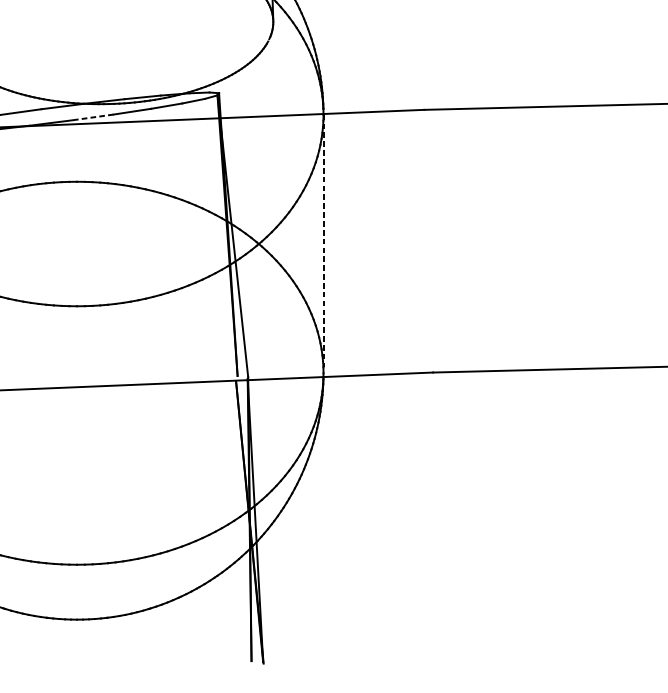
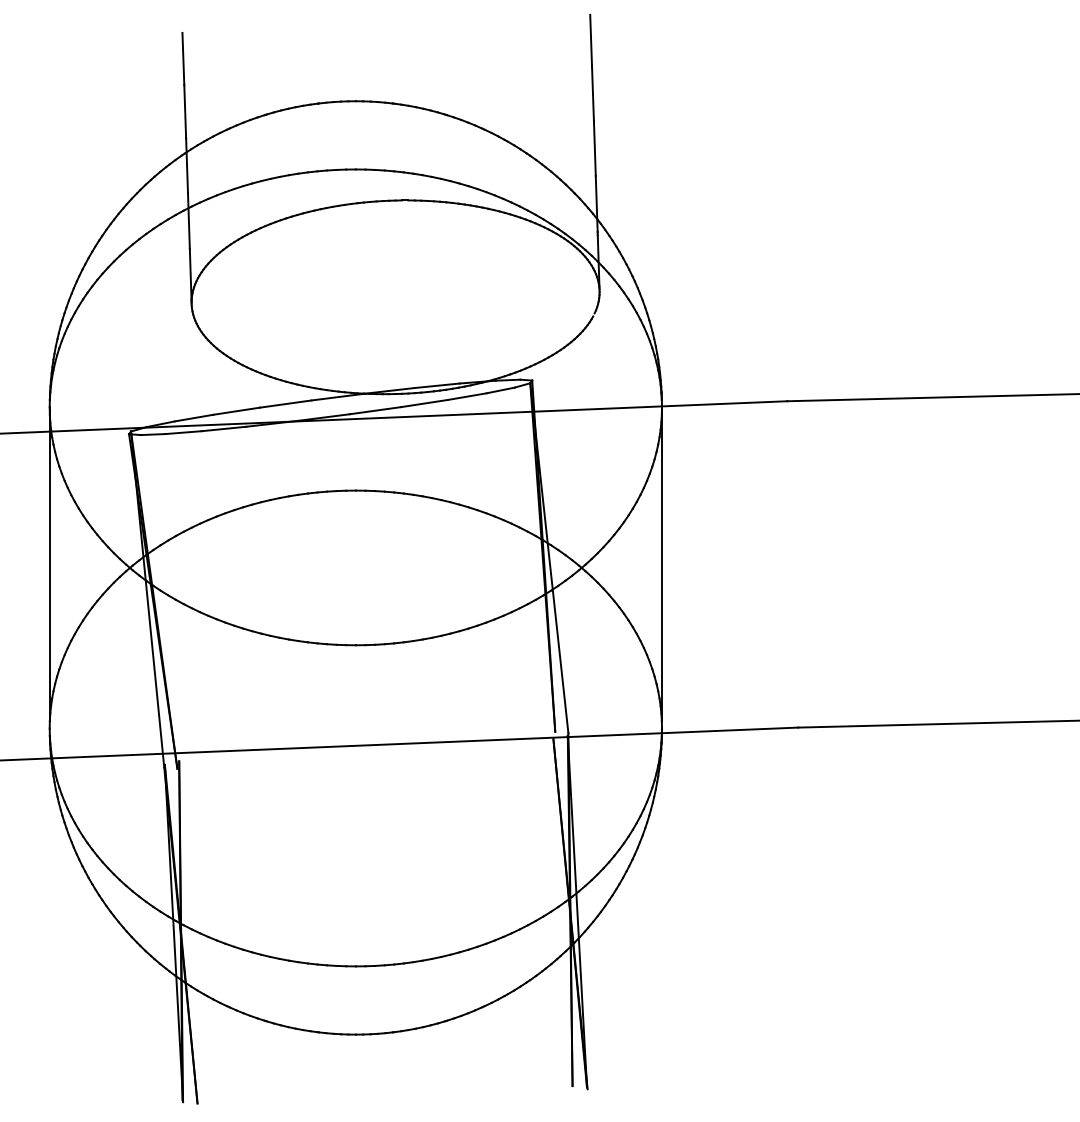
line: (92, 117) -> (375, 410), dashed -> solid
line: (323, 241) -> (662, 564), dashed -> solid

